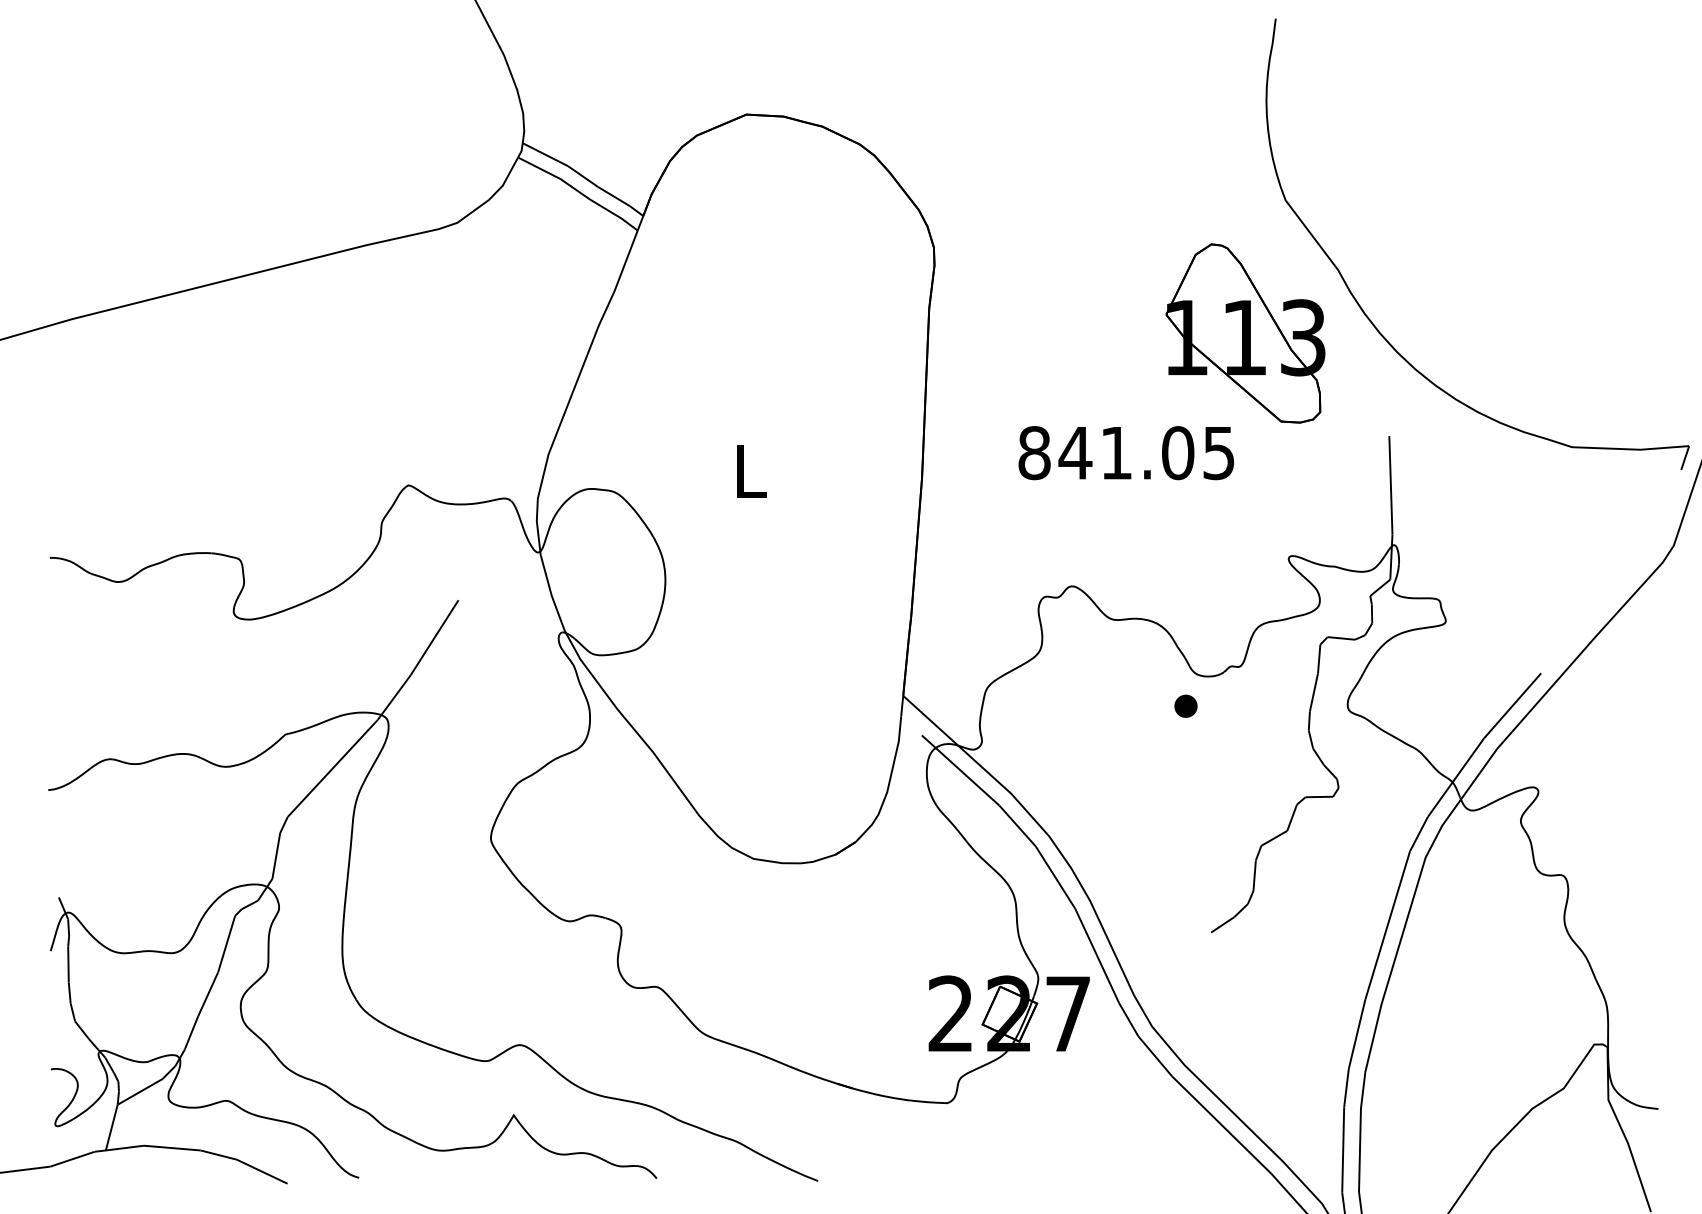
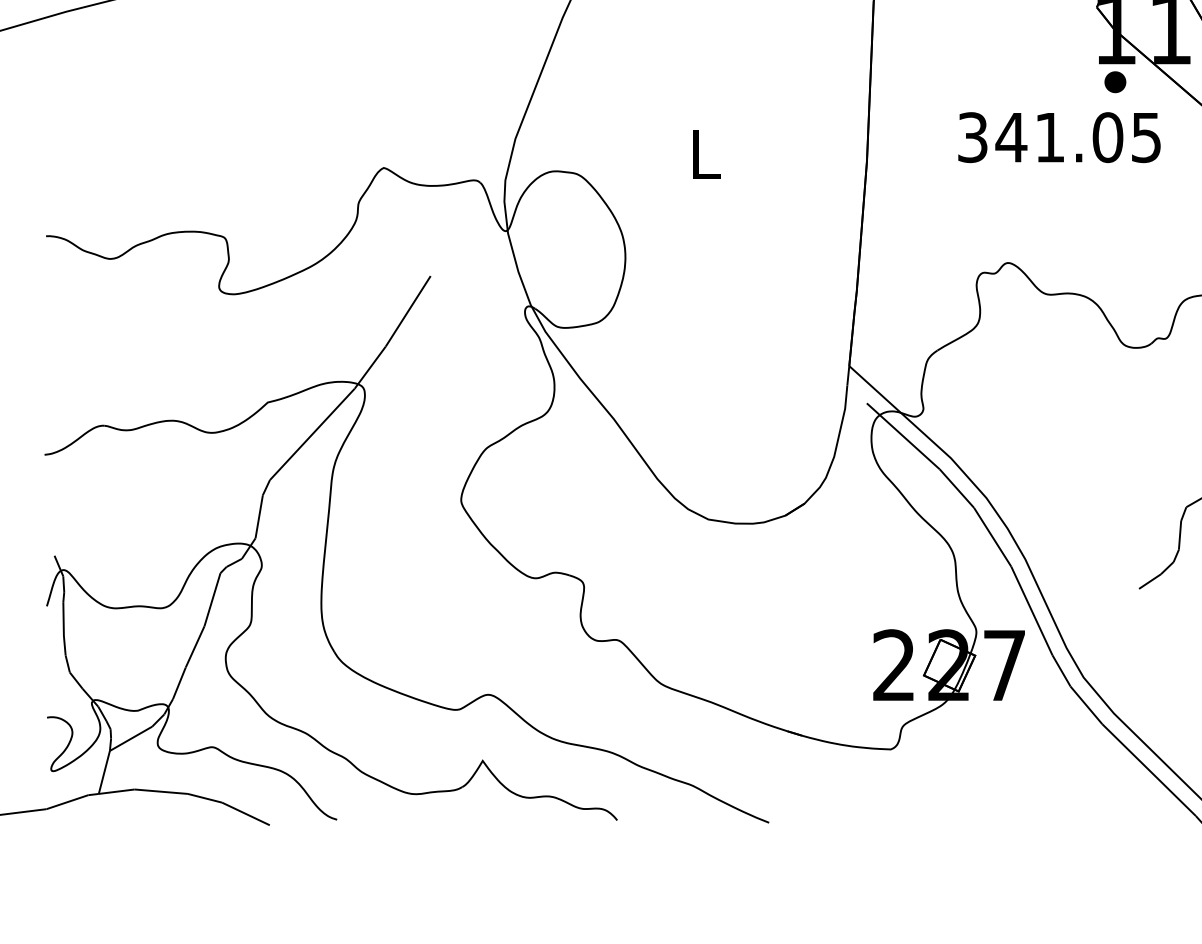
text: (1034, 453) -> (972, 137), 841.05 -> 341.05
part: (1185, 705) -> (1114, 81), moved

